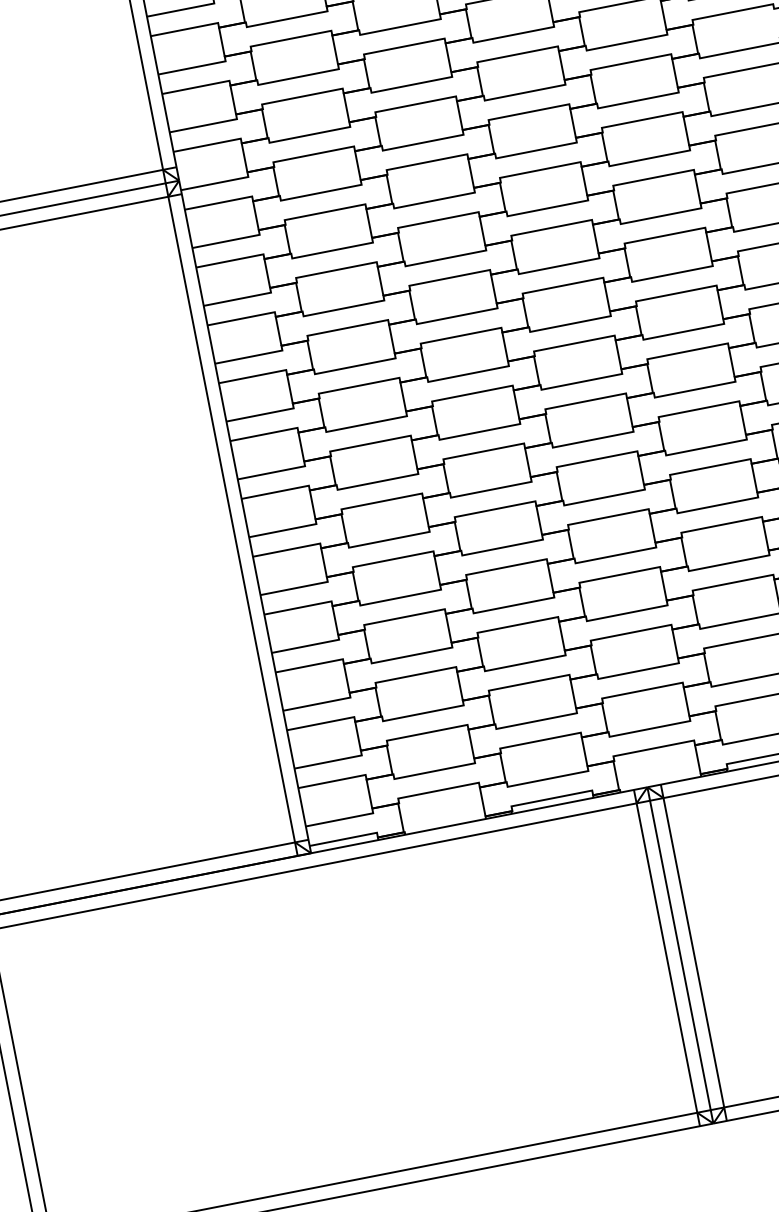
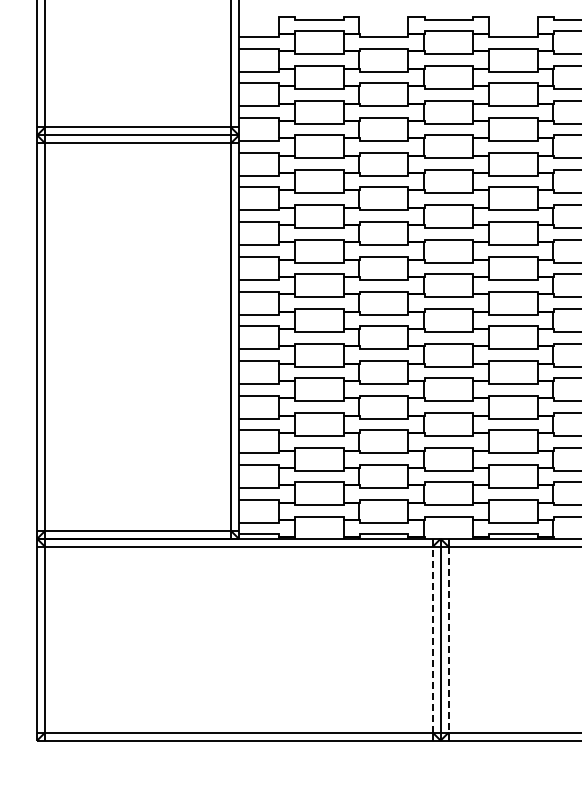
line: (693, 952) -> (448, 639), solid -> dashed
line: (666, 957) -> (432, 639), solid -> dashed

